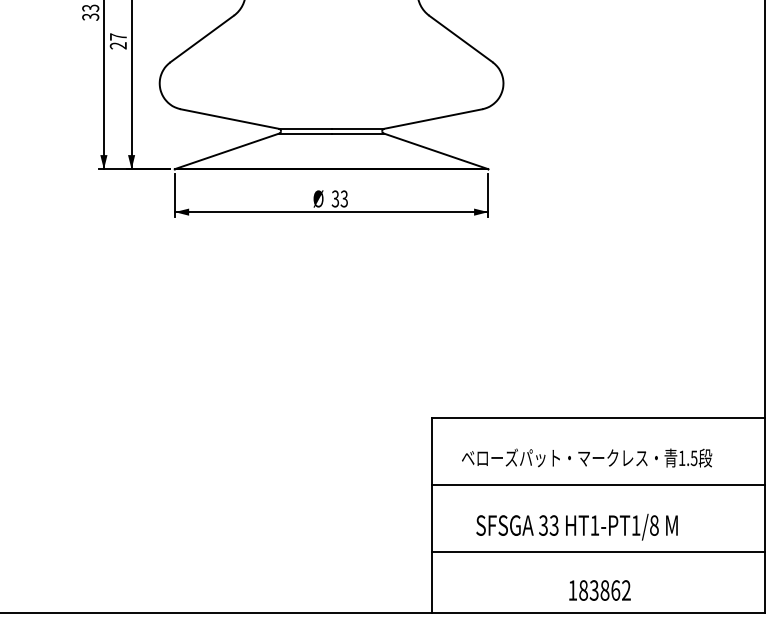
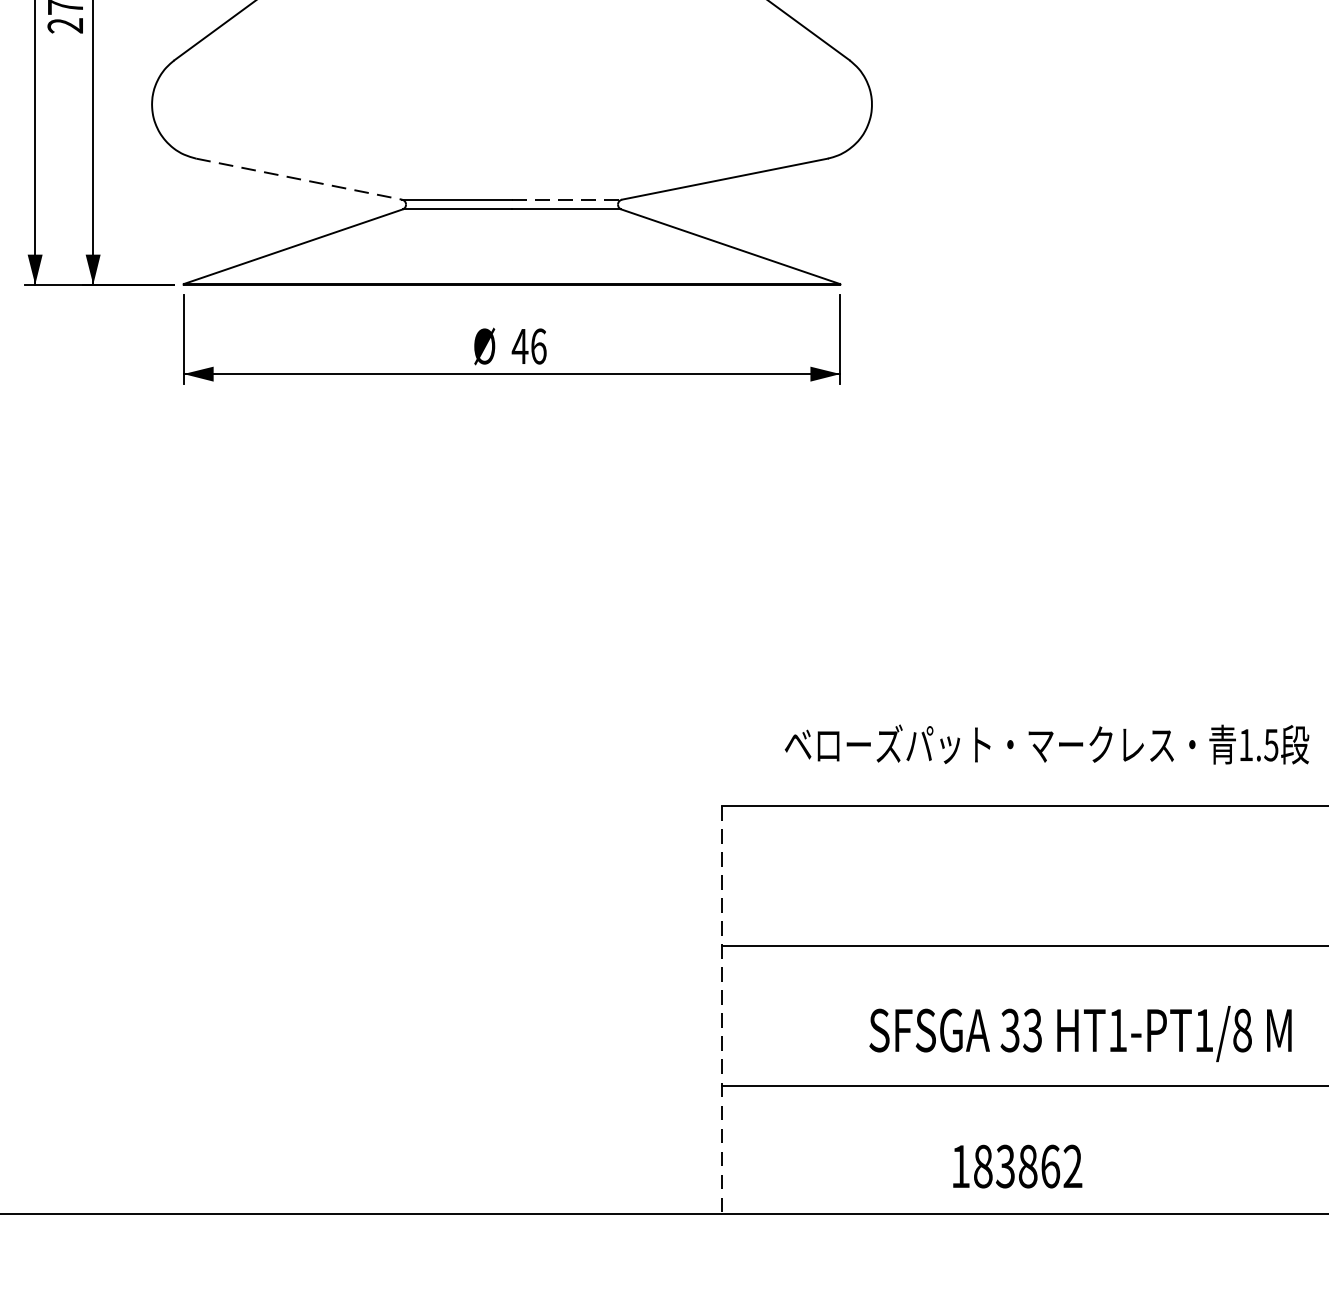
line: (230, 119) -> (300, 180), solid -> dashed
line: (358, 128) -> (568, 198), solid -> dashed
text: (339, 198) -> (528, 345), 33 -> 46
text: (587, 457) -> (1047, 743), moved
line: (431, 516) -> (721, 1011), solid -> dashed
text: (576, 526) -> (1079, 1032), moved
text: (599, 590) -> (1016, 1166), moved

